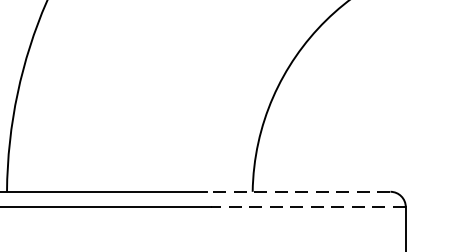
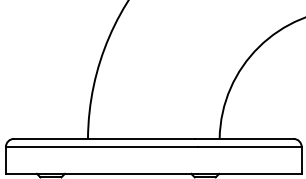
line: (297, 191) -> (243, 138), dashed -> solid
line: (308, 207) -> (249, 147), dashed -> solid

